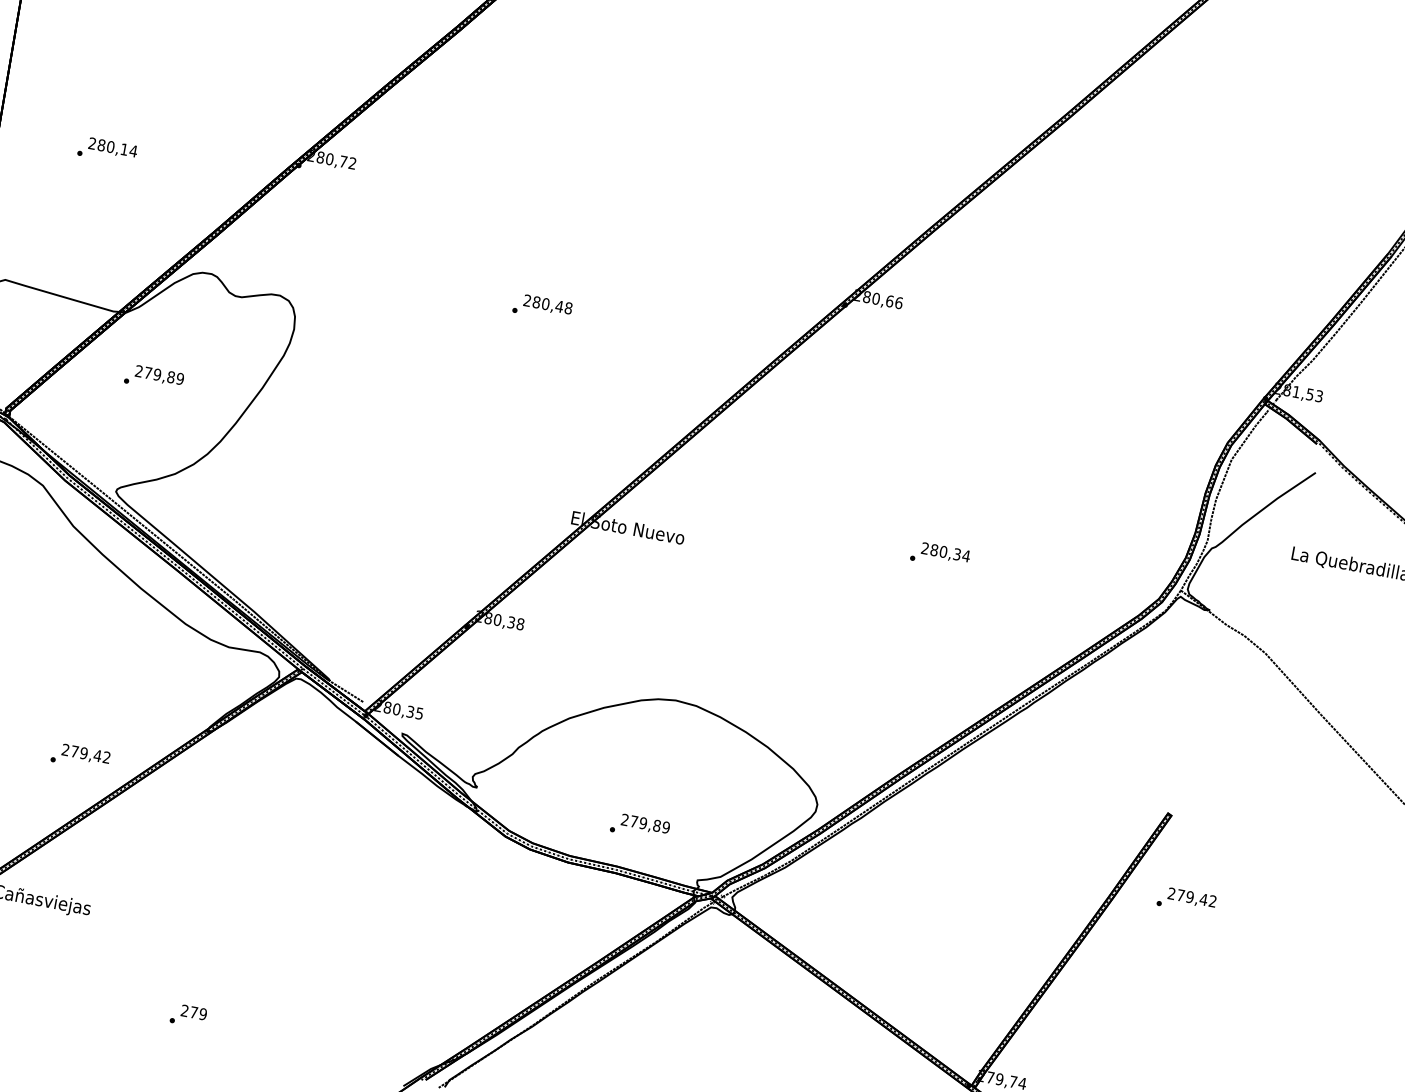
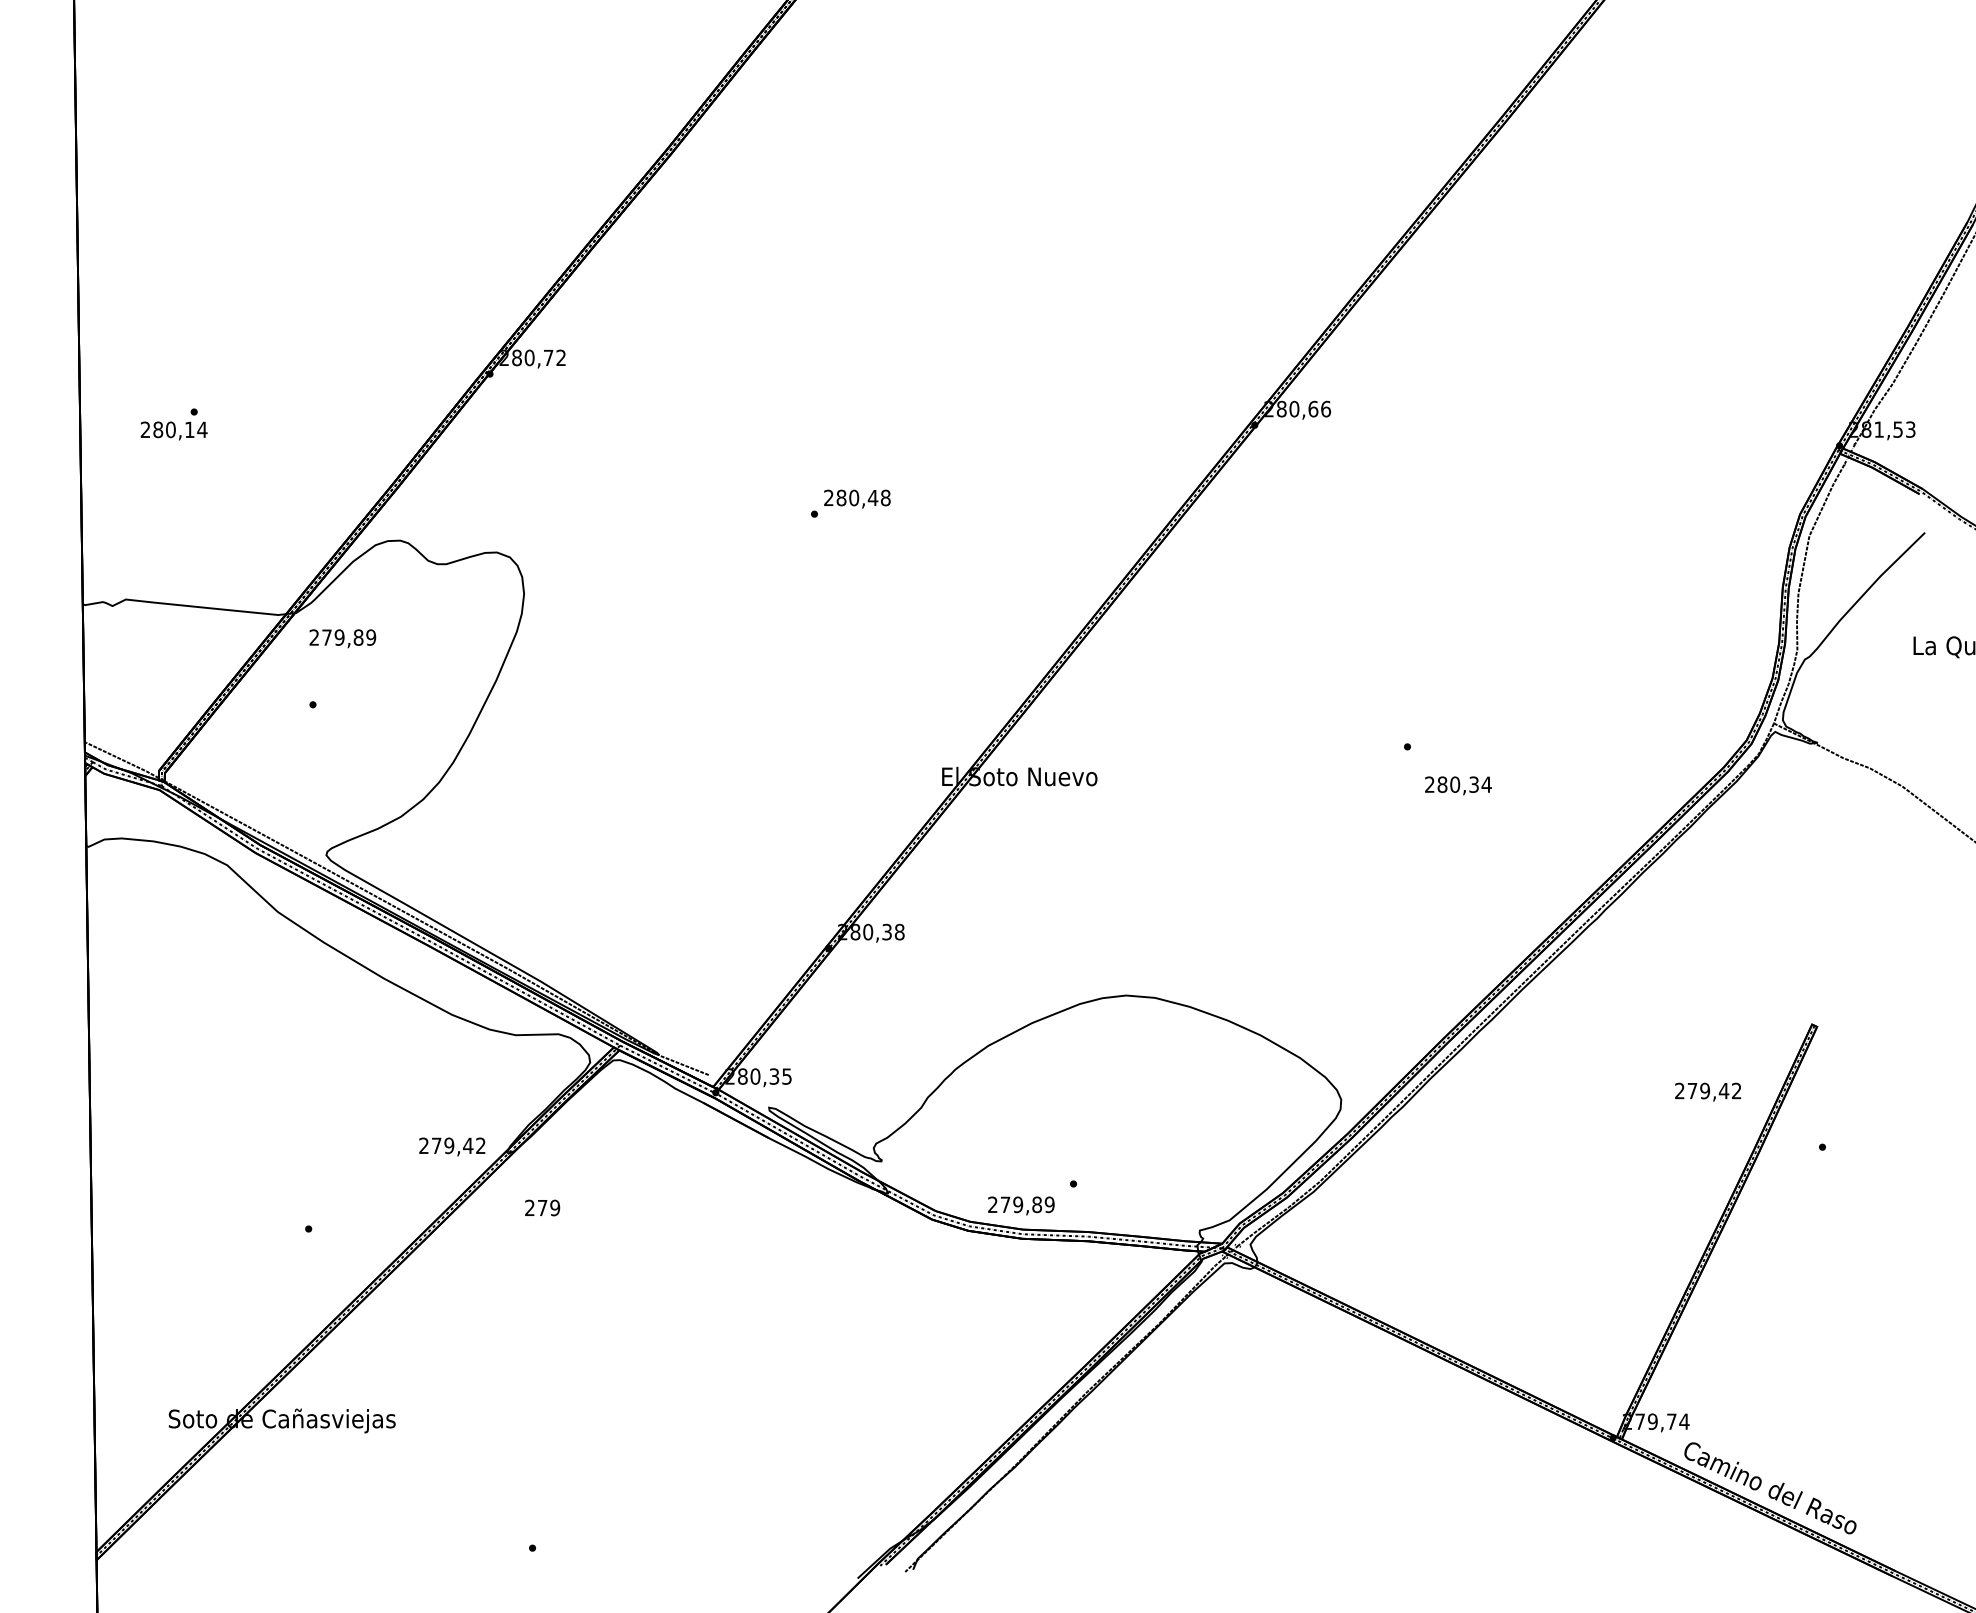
text: (112, 147) -> (173, 430), moved
text: (159, 375) -> (342, 638), moved
text: (945, 552) -> (1458, 785), moved
text: (86, 754) -> (452, 1146), moved
text: (645, 824) -> (1021, 1205), moved
text: (1192, 897) -> (1708, 1091), moved
text: (194, 1012) -> (542, 1207), moved

